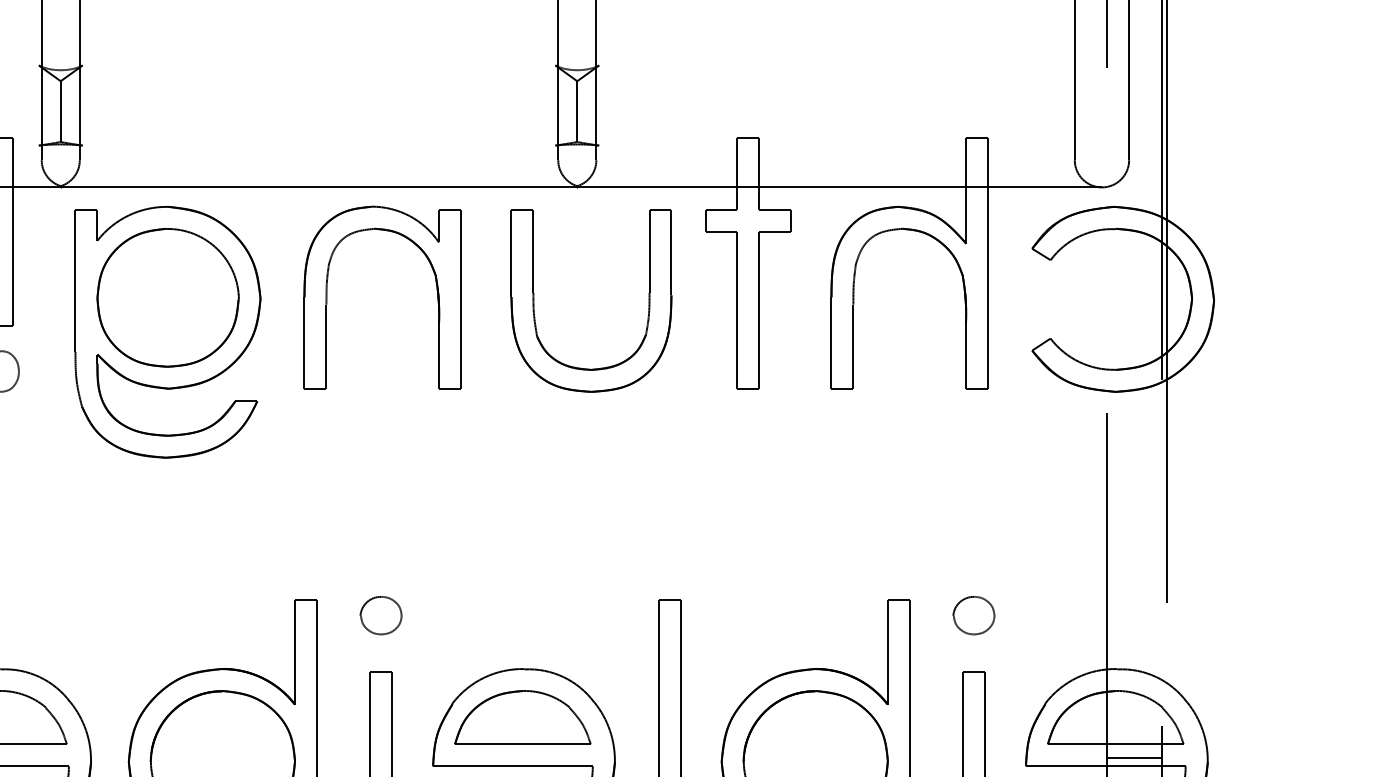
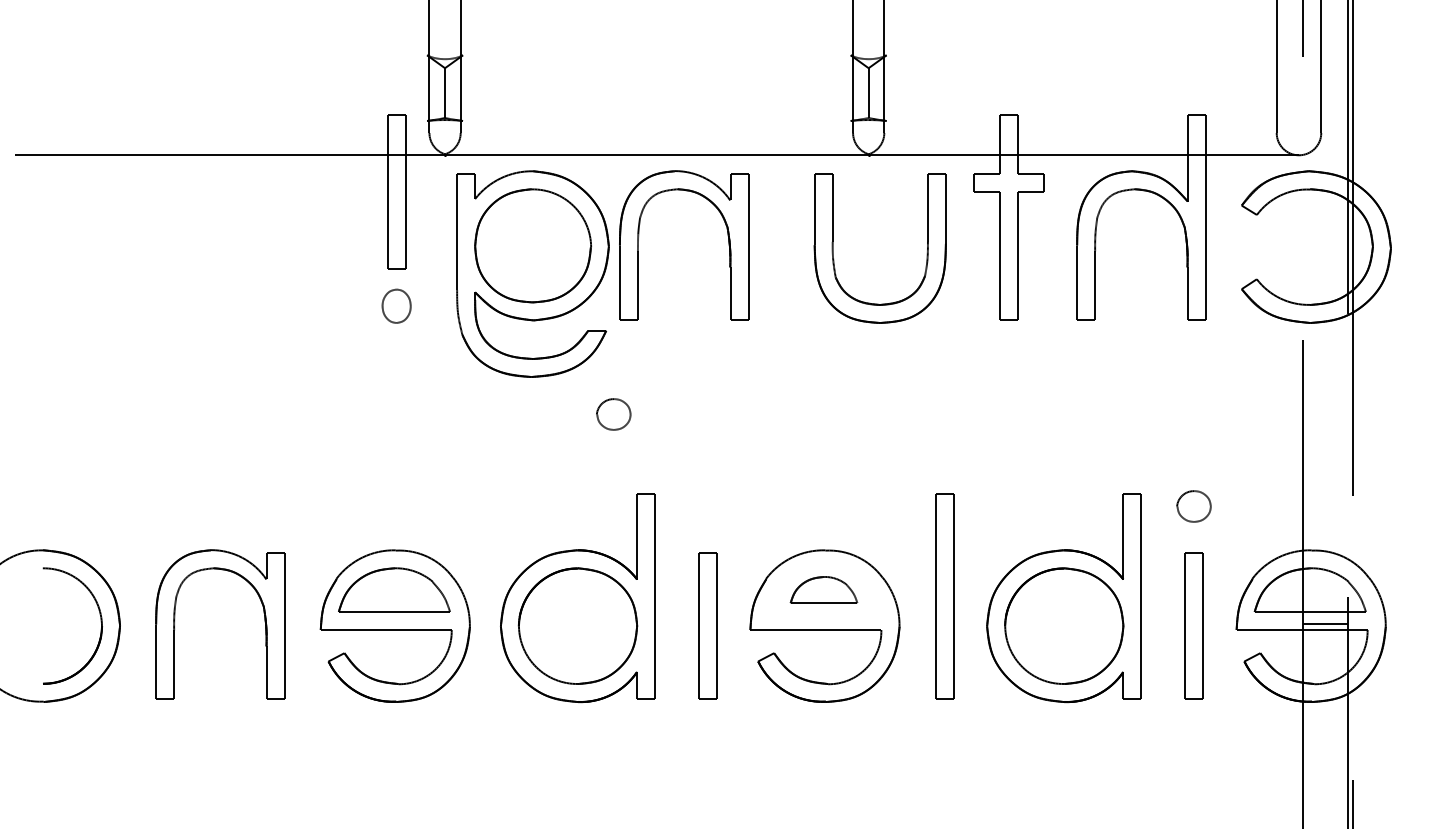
part: (436, 297) -> (728, 245), moved
part: (380, 615) -> (613, 414), moved
part: (522, 716) -> (823, 589), size x0.6

